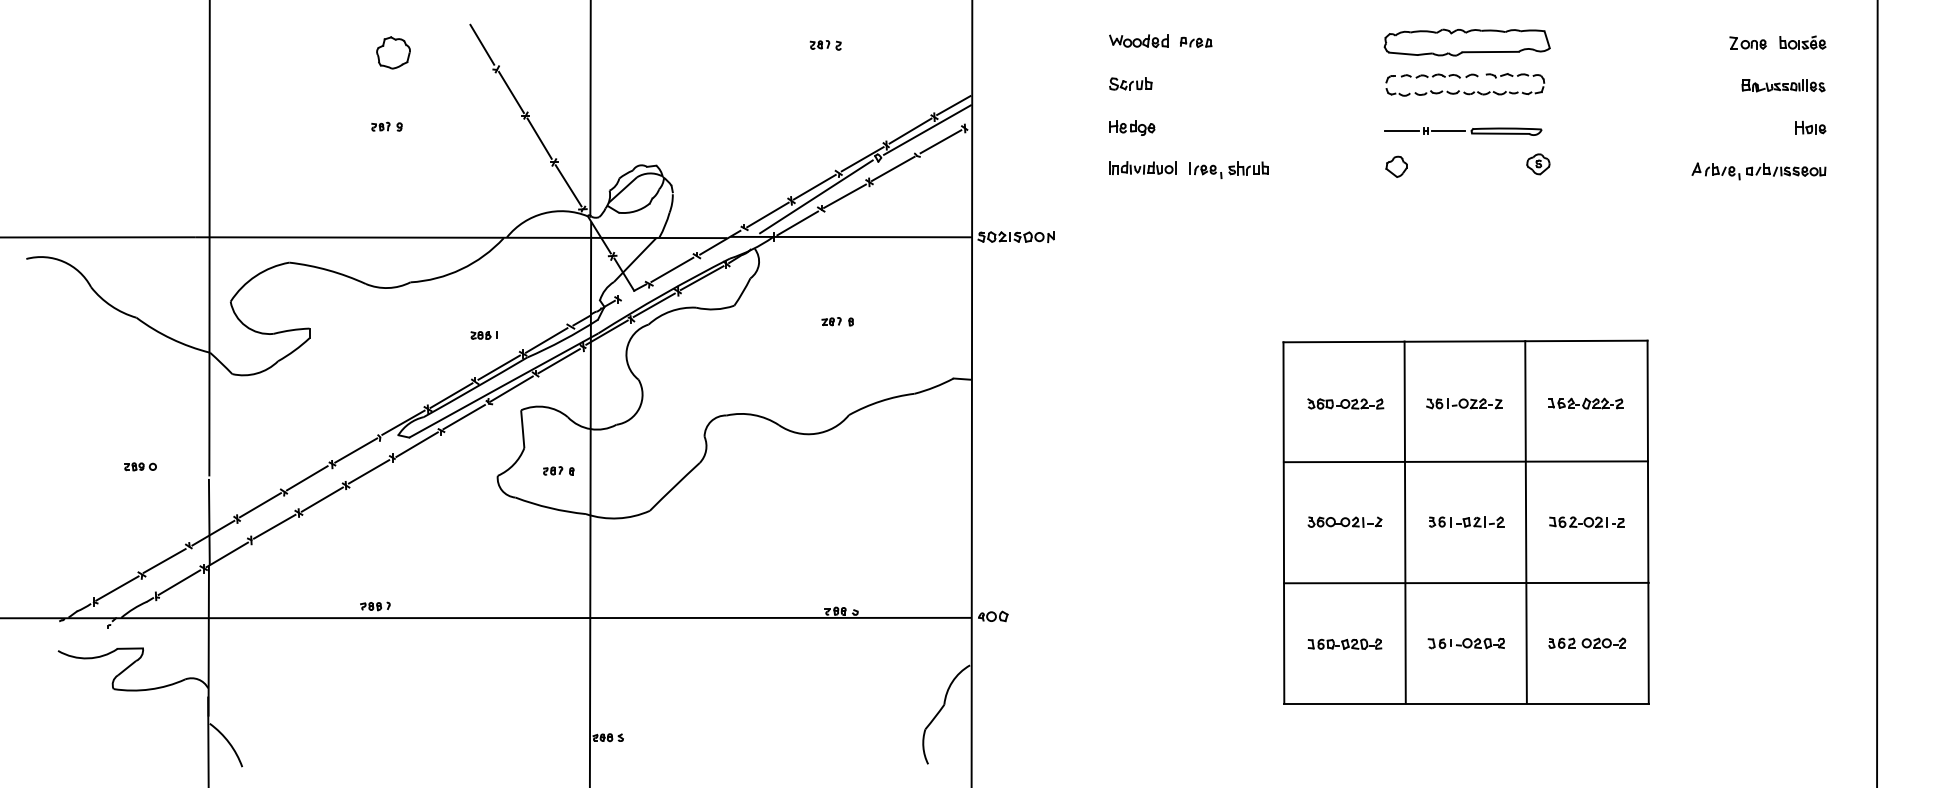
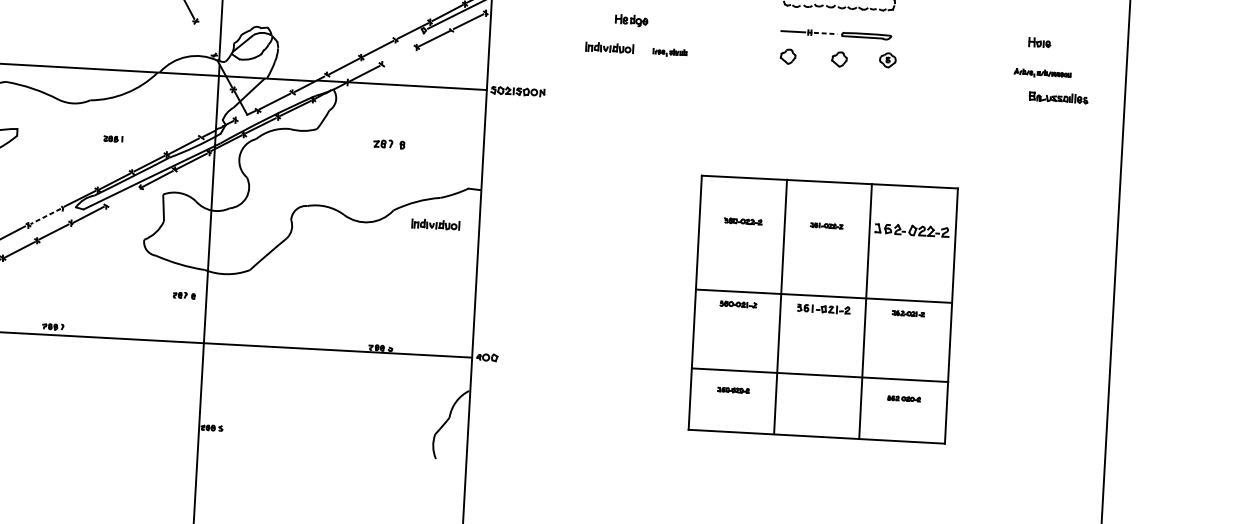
part: (1783, 85) -> (1058, 97), moved
part: (1132, 127) -> (631, 20), moved
part: (1810, 127) -> (1039, 42), moved
line: (1448, 131) -> (825, 33), solid -> dashed
part: (1469, 166) -> (839, 59), added
part: (1228, 170) -> (669, 52), size x0.6
part: (1758, 171) -> (1042, 73), size x0.6
line: (568, 185) -> (205, 38), removed
line: (844, 195) -> (398, 55), removed
line: (816, 196) -> (379, 55), removed
part: (837, 321) -> (389, 144), size x1.4
part: (483, 335) -> (112, 139), moved
part: (1345, 403) -> (743, 221), size x0.7
part: (1464, 403) -> (826, 225), size x0.6
part: (1585, 403) -> (911, 230), size x1.4
line: (463, 417) -> (122, 197), removed
part: (909, 431) -> (435, 224), added
line: (355, 450) -> (45, 216), solid -> dashed
line: (1465, 461) -> (823, 296), moved
part: (558, 470) -> (184, 295), moved
part: (1344, 521) -> (737, 304), size x0.7
part: (1586, 521) -> (908, 313), size x0.6
line: (1466, 582) -> (820, 374), moved
part: (1587, 642) -> (904, 398), size x0.6
part: (1344, 643) -> (733, 389), size x0.6
part: (1465, 643) -> (818, 394), removed

